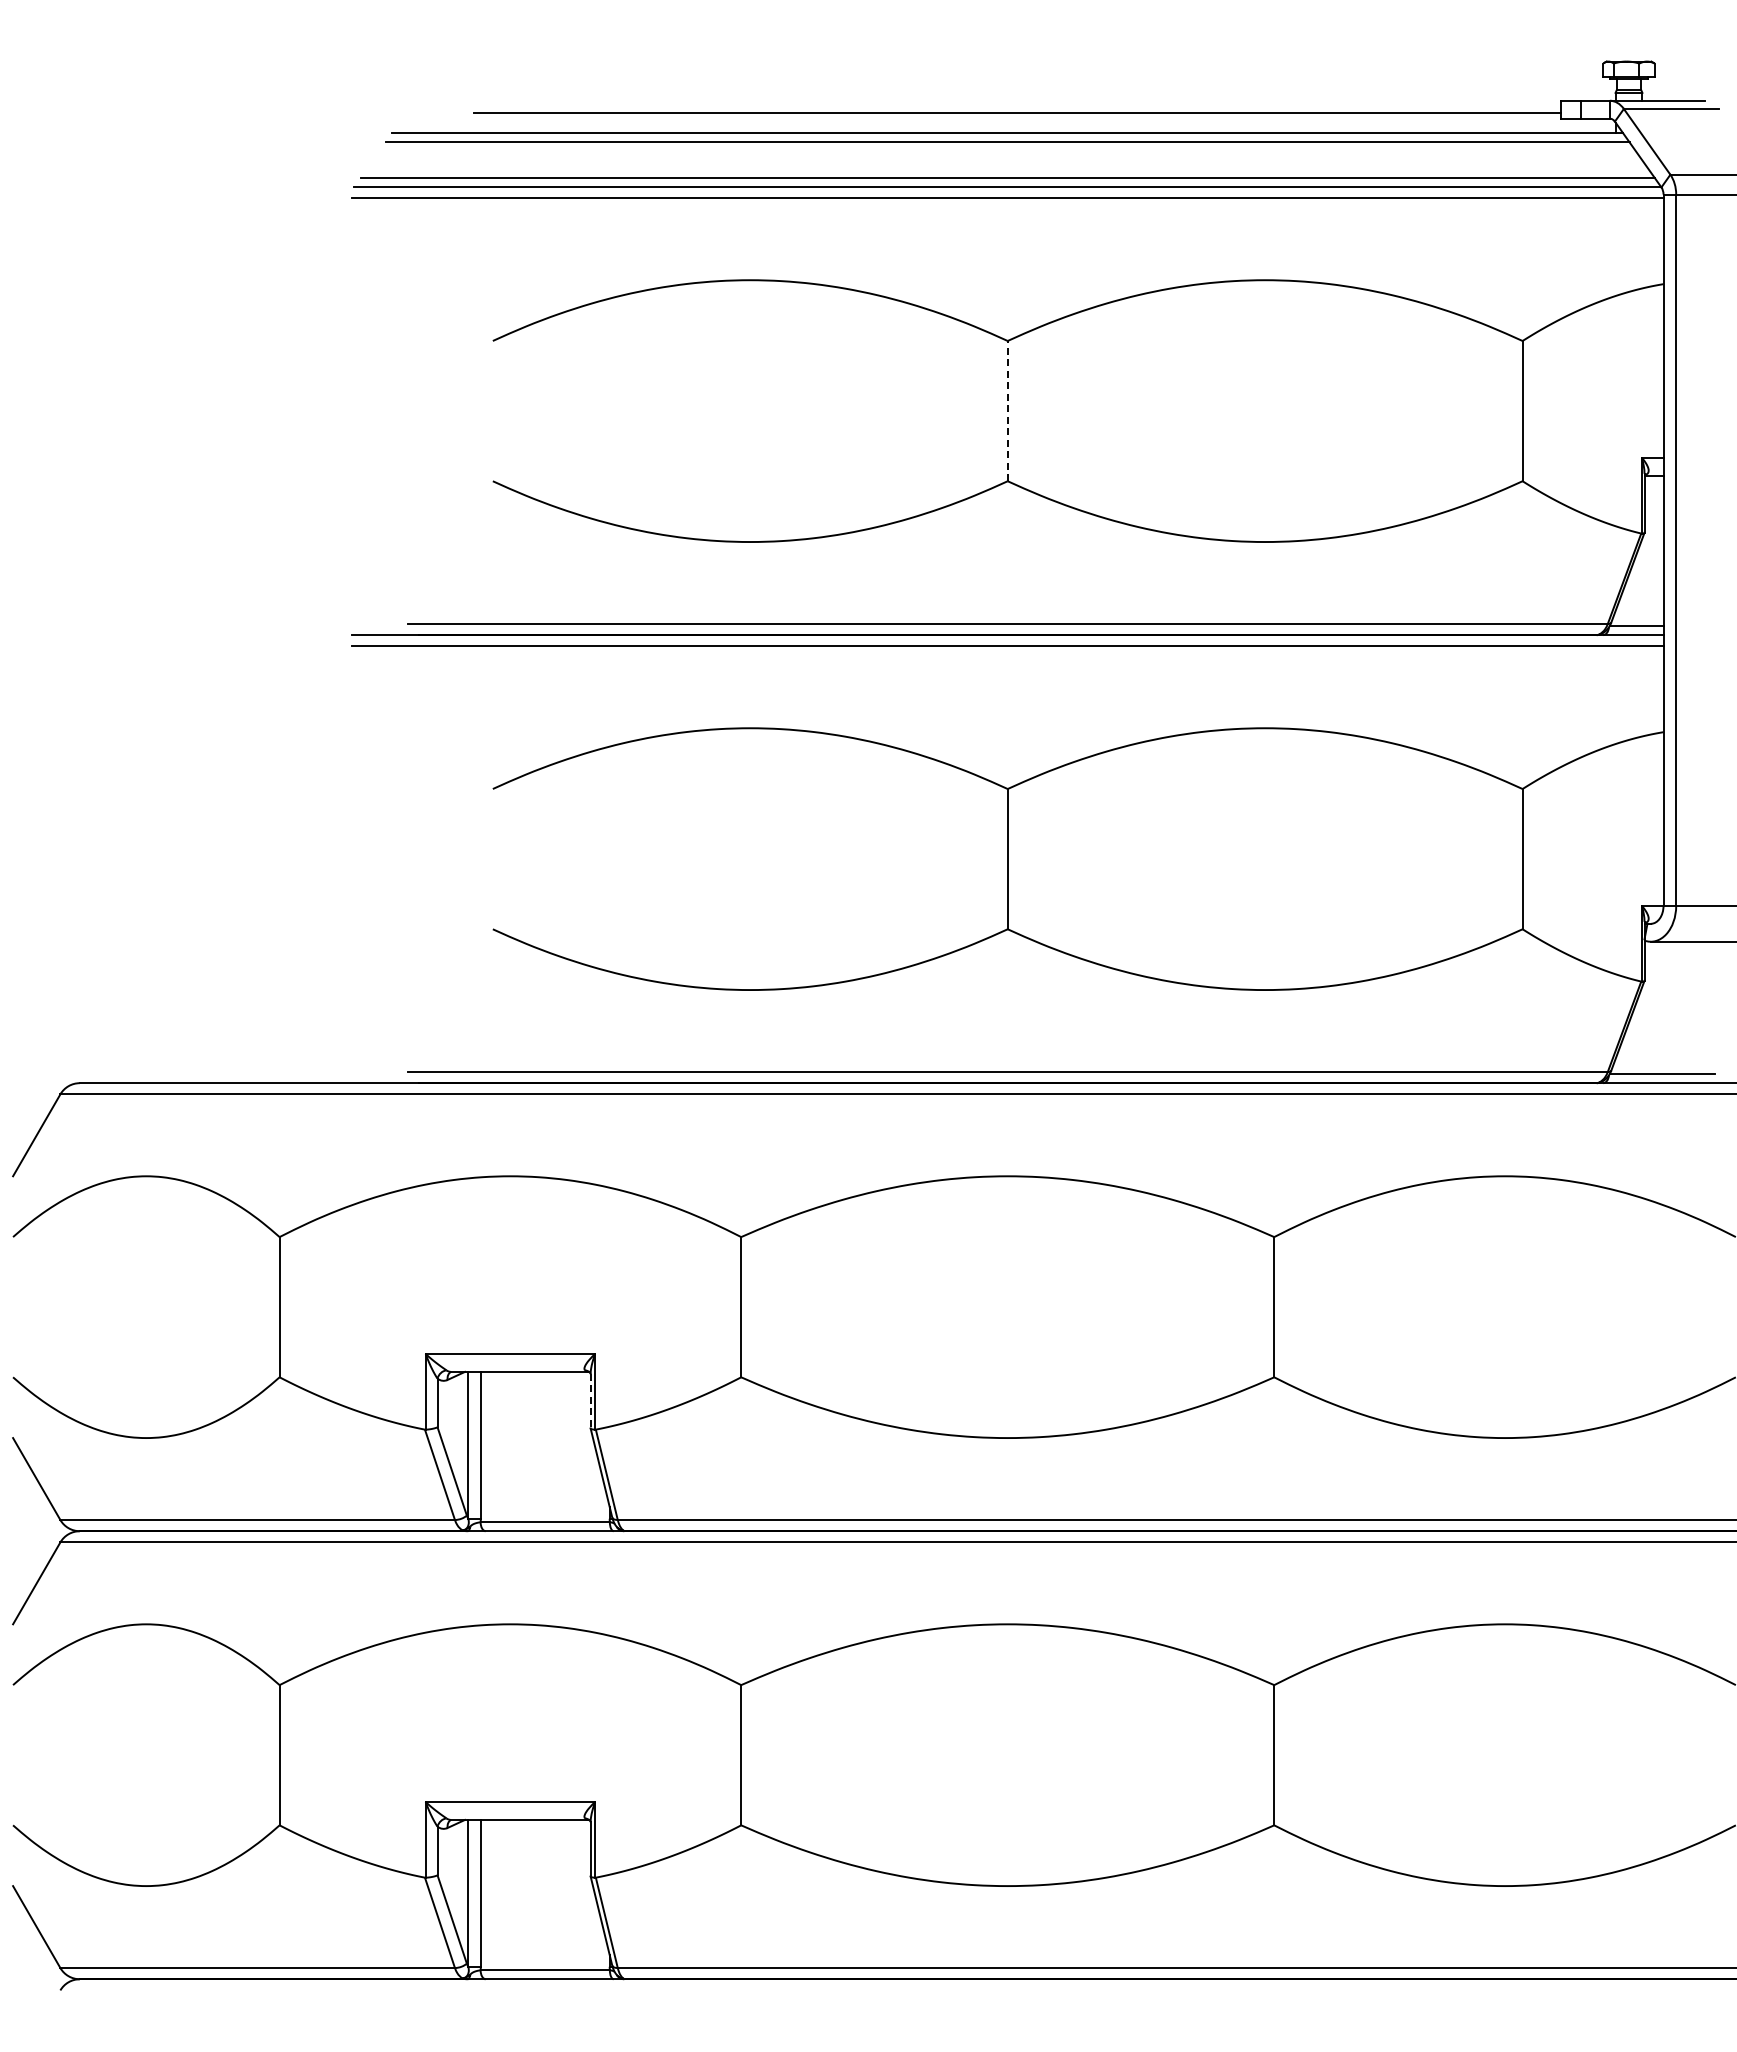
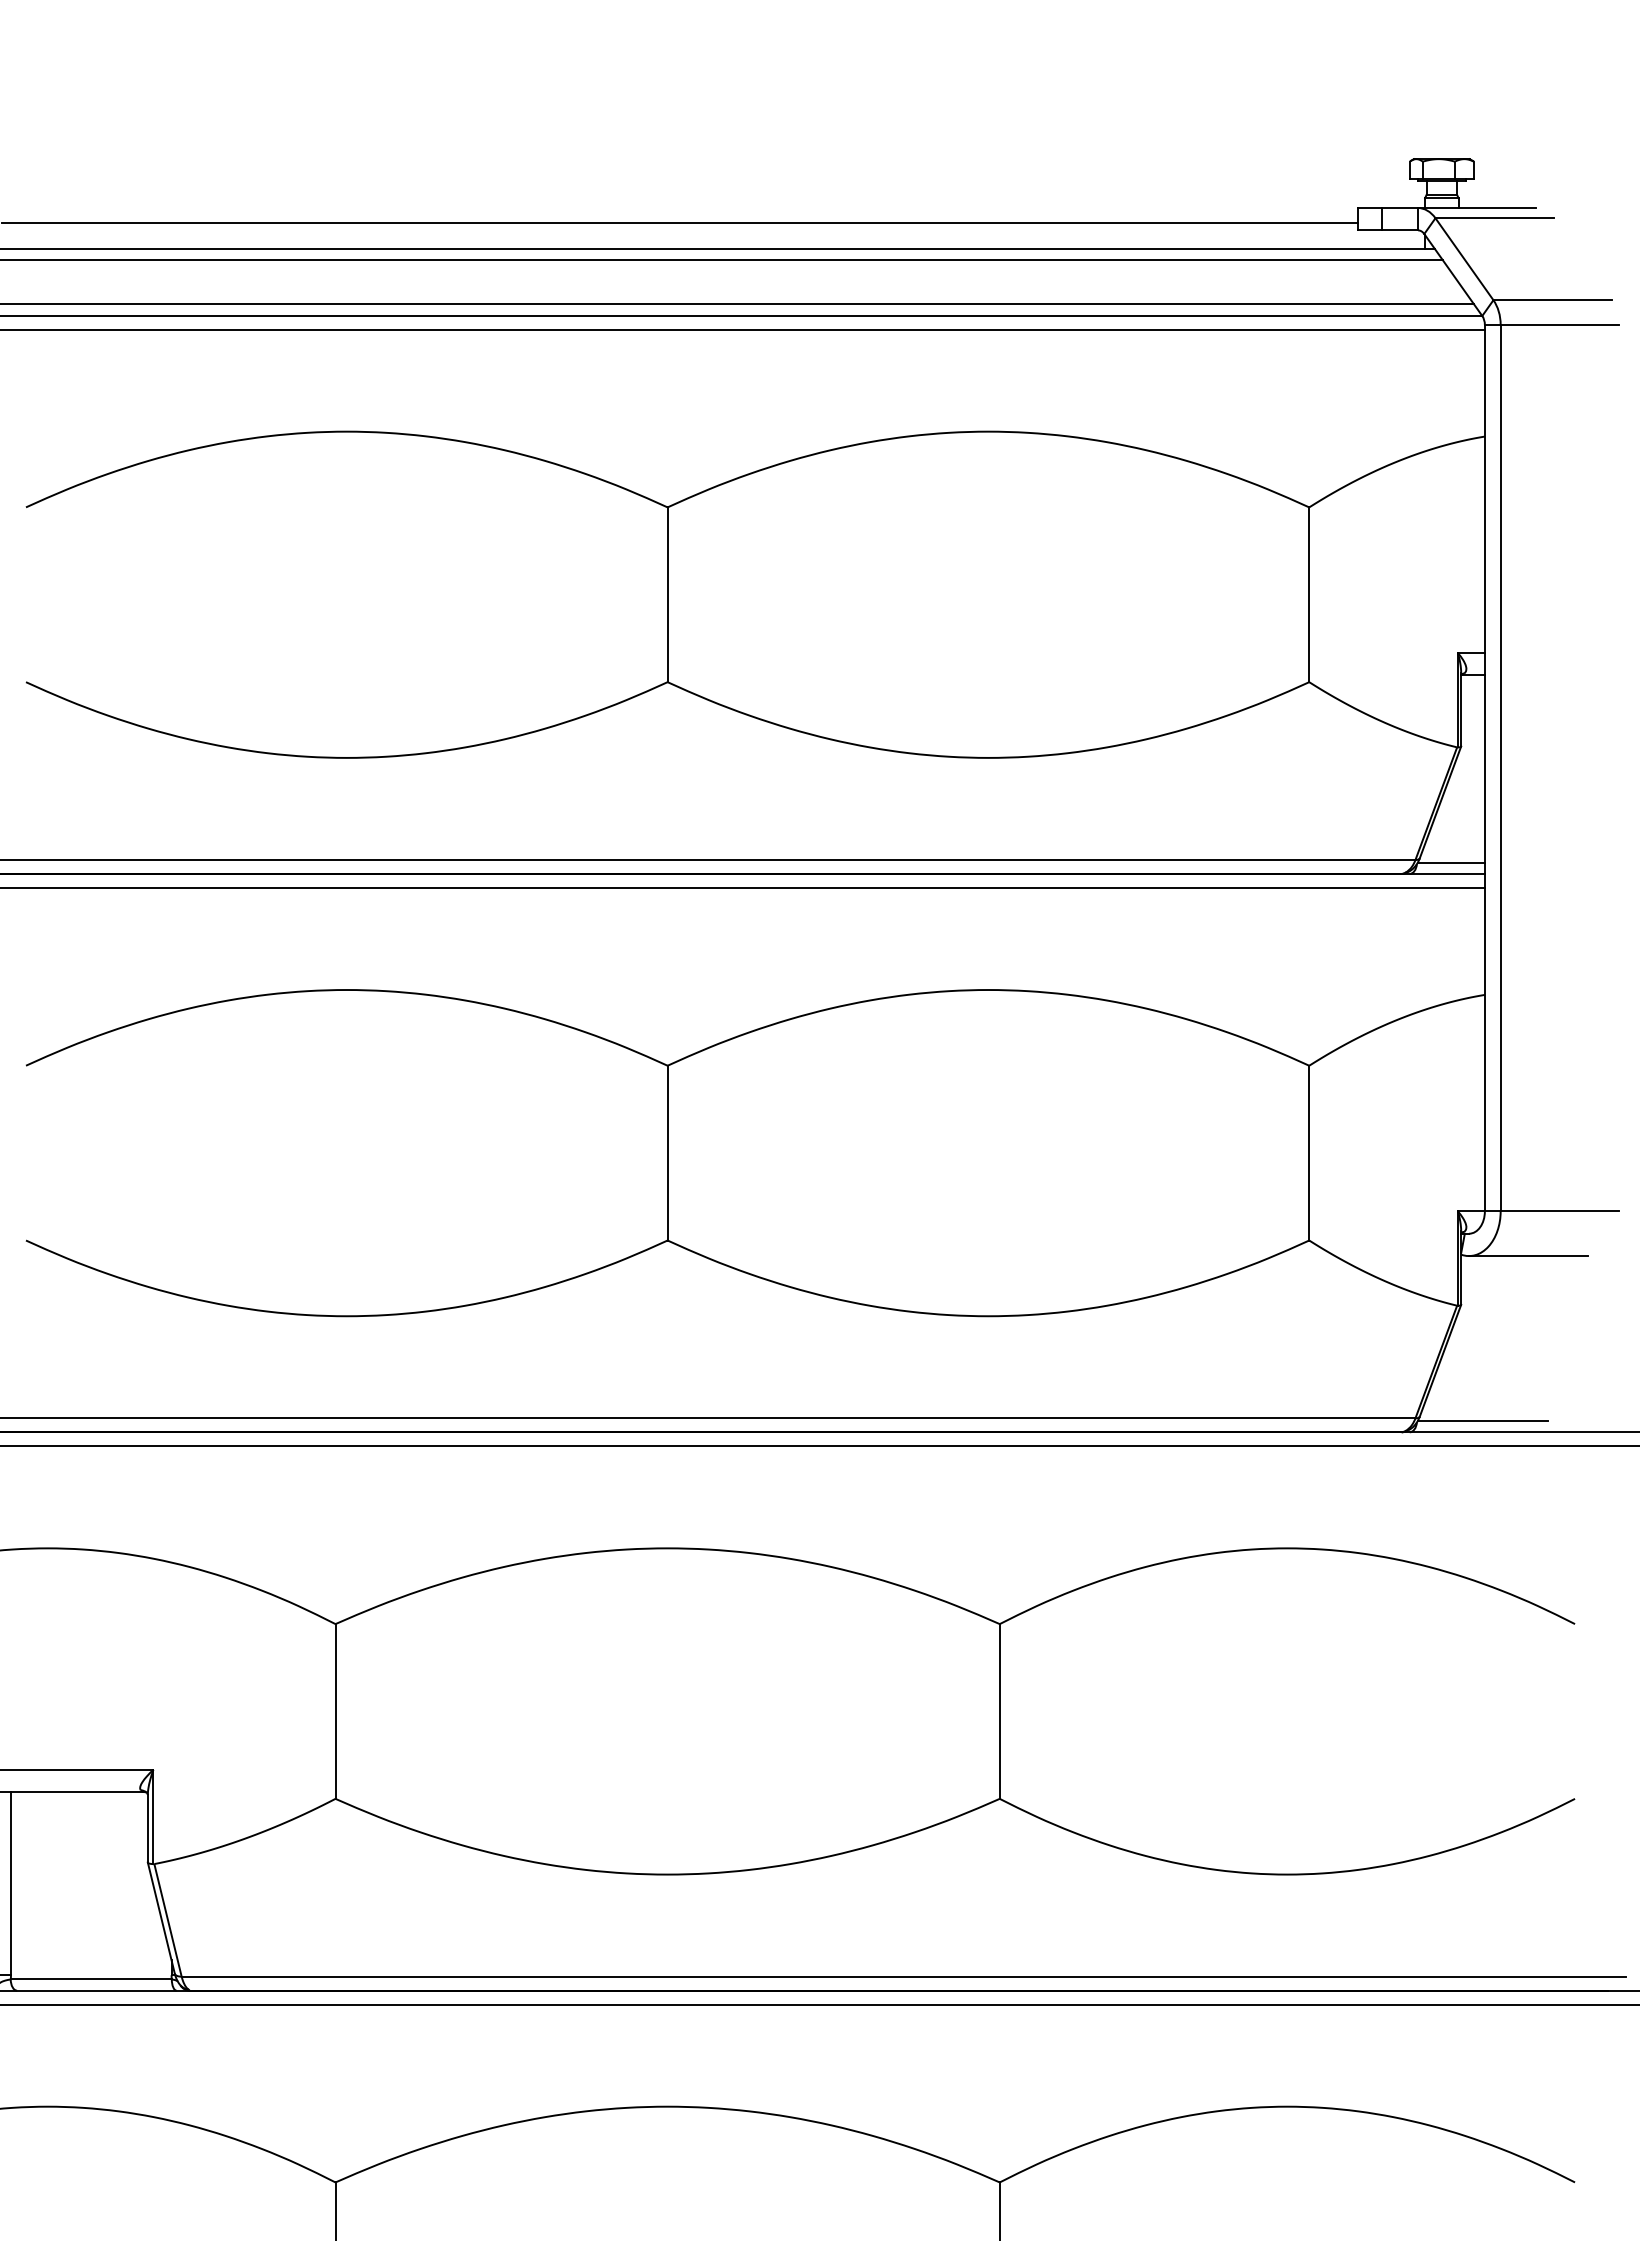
line: (1007, 410) -> (667, 594), dashed -> solid
line: (590, 1401) -> (147, 1829), dashed -> solid

